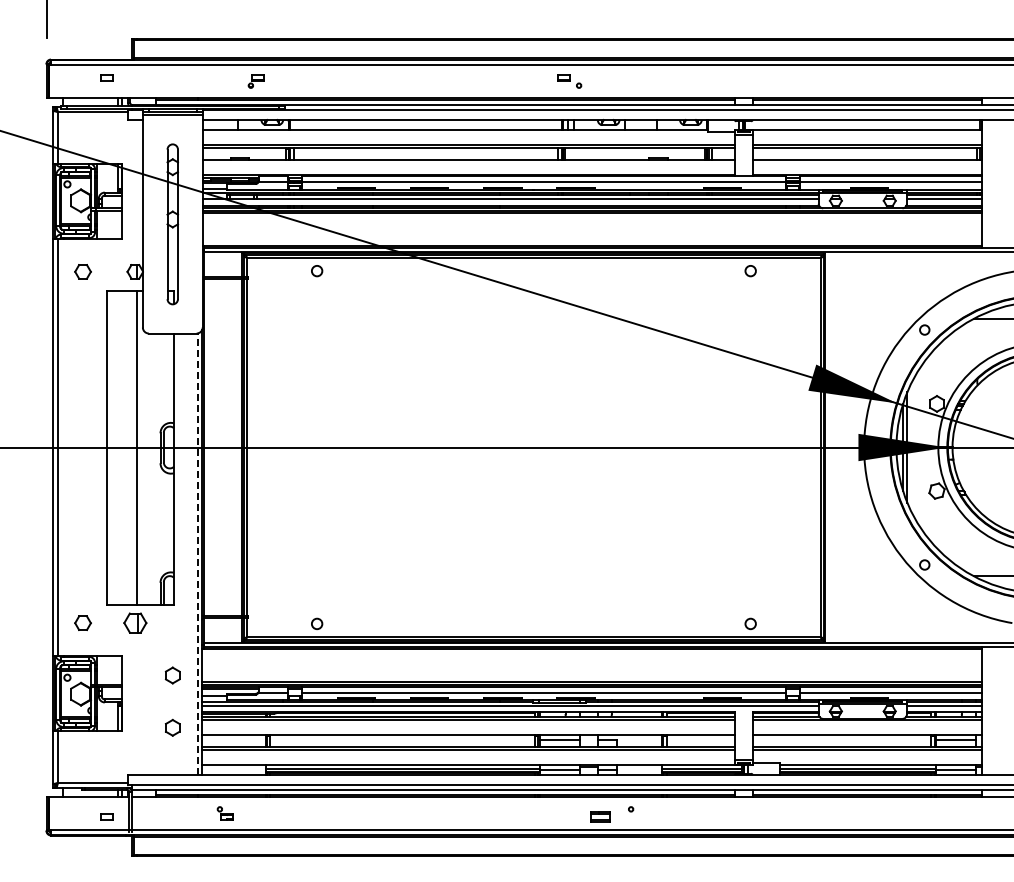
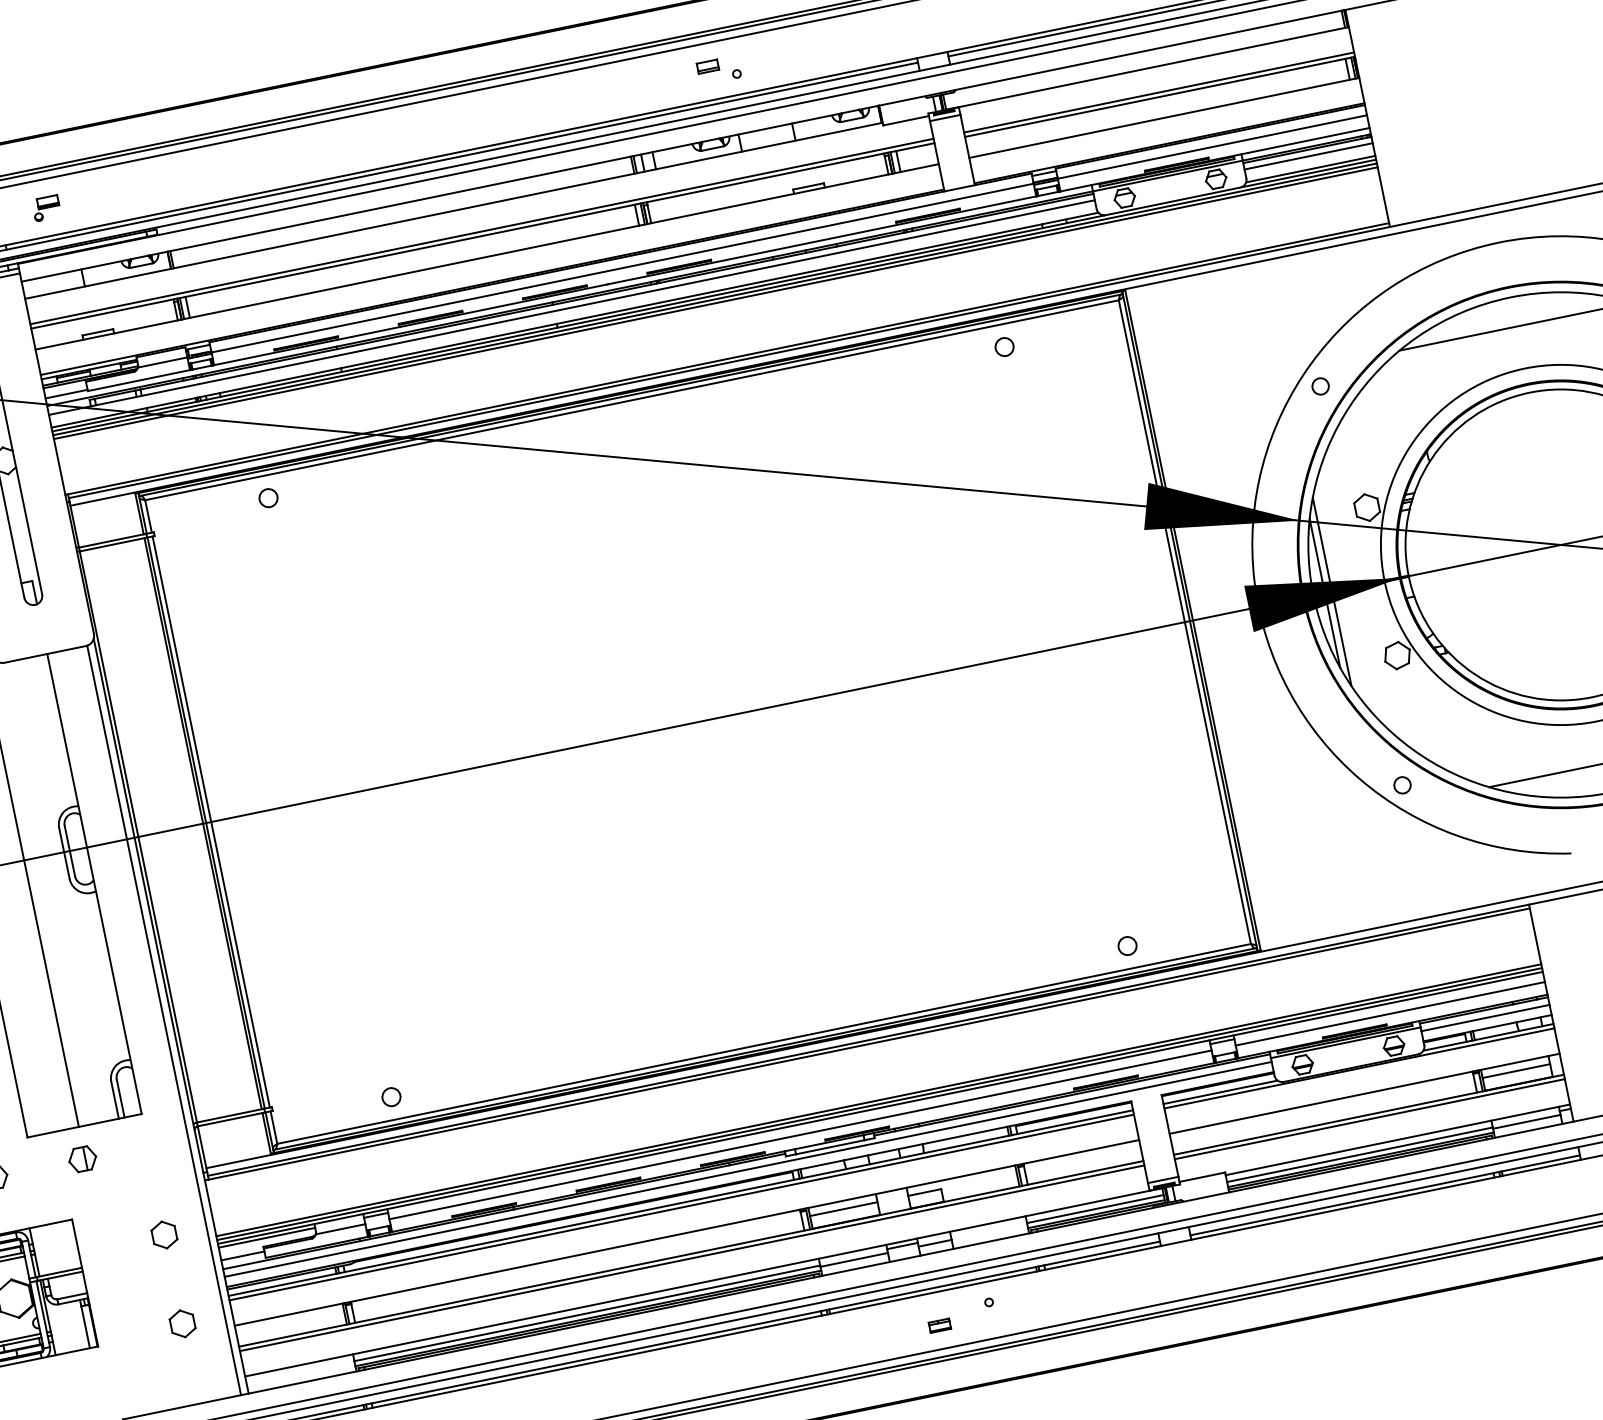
part: (255, 81) -> (45, 208), moved
part: (569, 81) -> (719, 70), moved
line: (197, 554) -> (164, 1020), dashed -> solid
part: (135, 623) -> (83, 1159), size x0.71
part: (600, 816) -> (939, 1325), size x0.62

